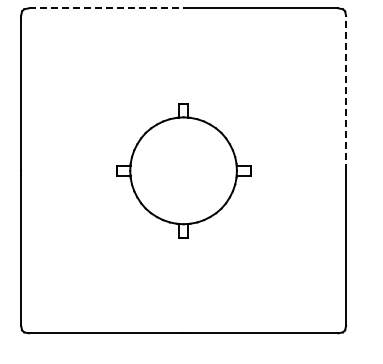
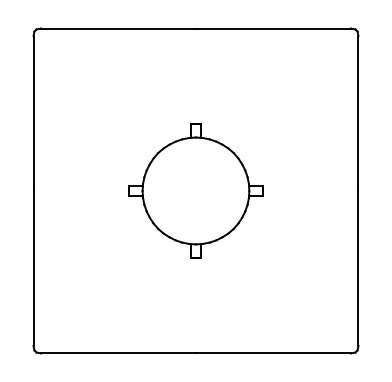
line: (107, 8) -> (119, 28), dashed -> solid
line: (346, 93) -> (358, 113), dashed -> solid

